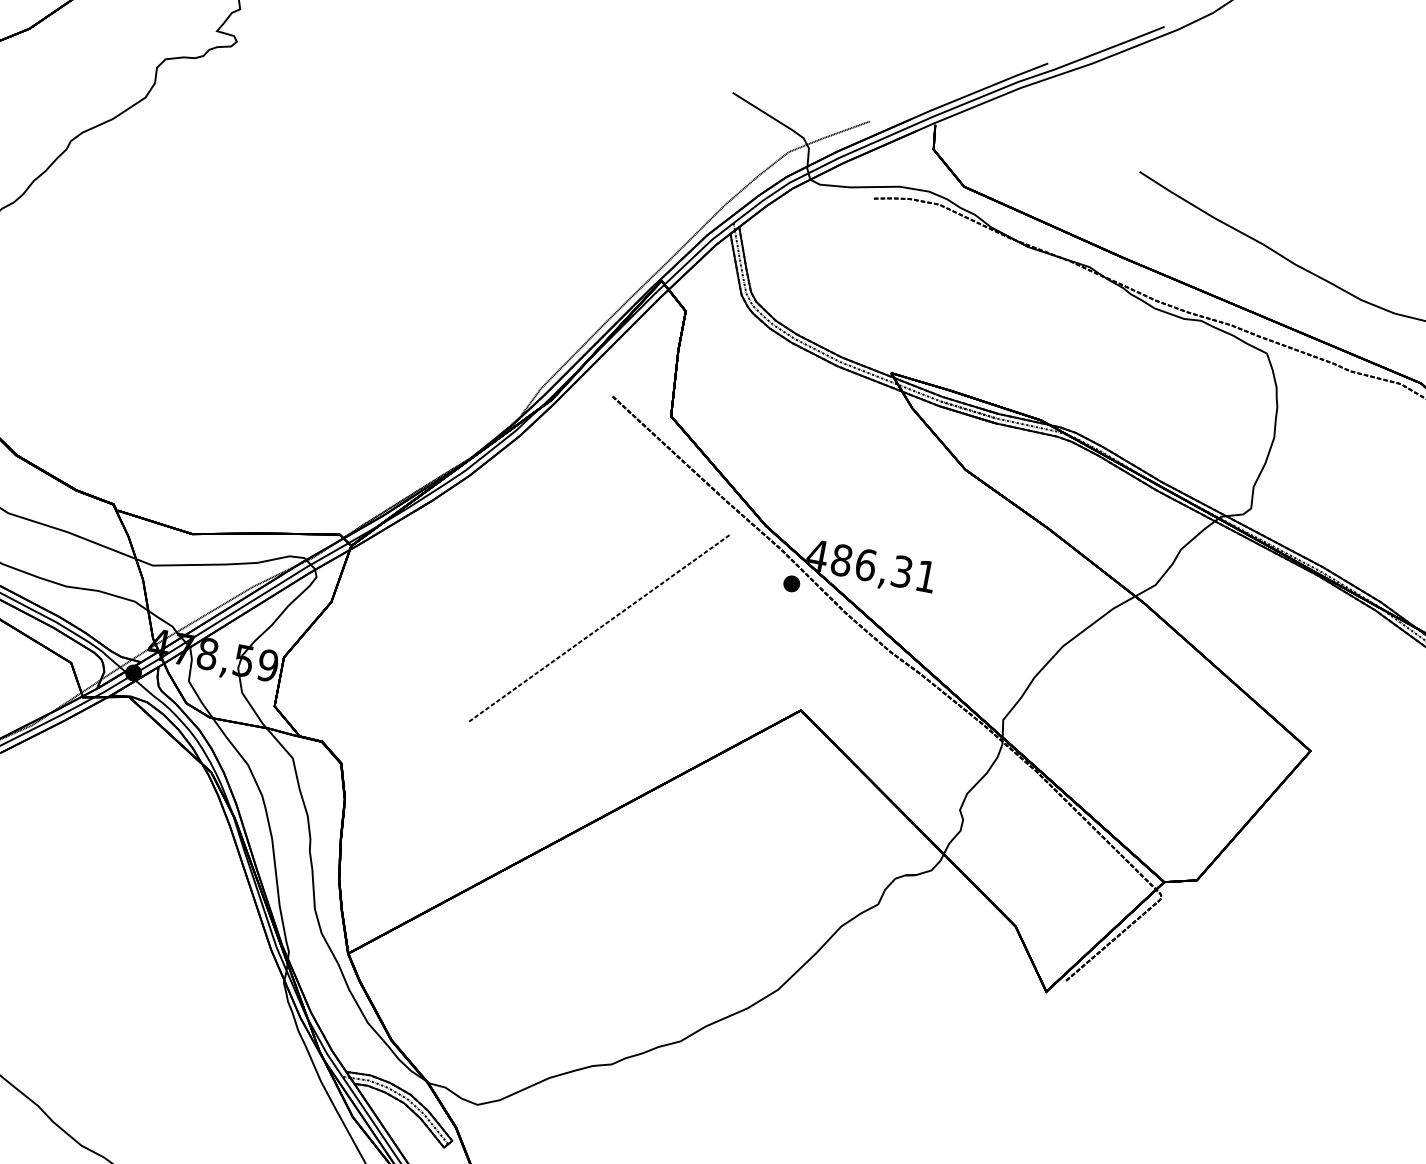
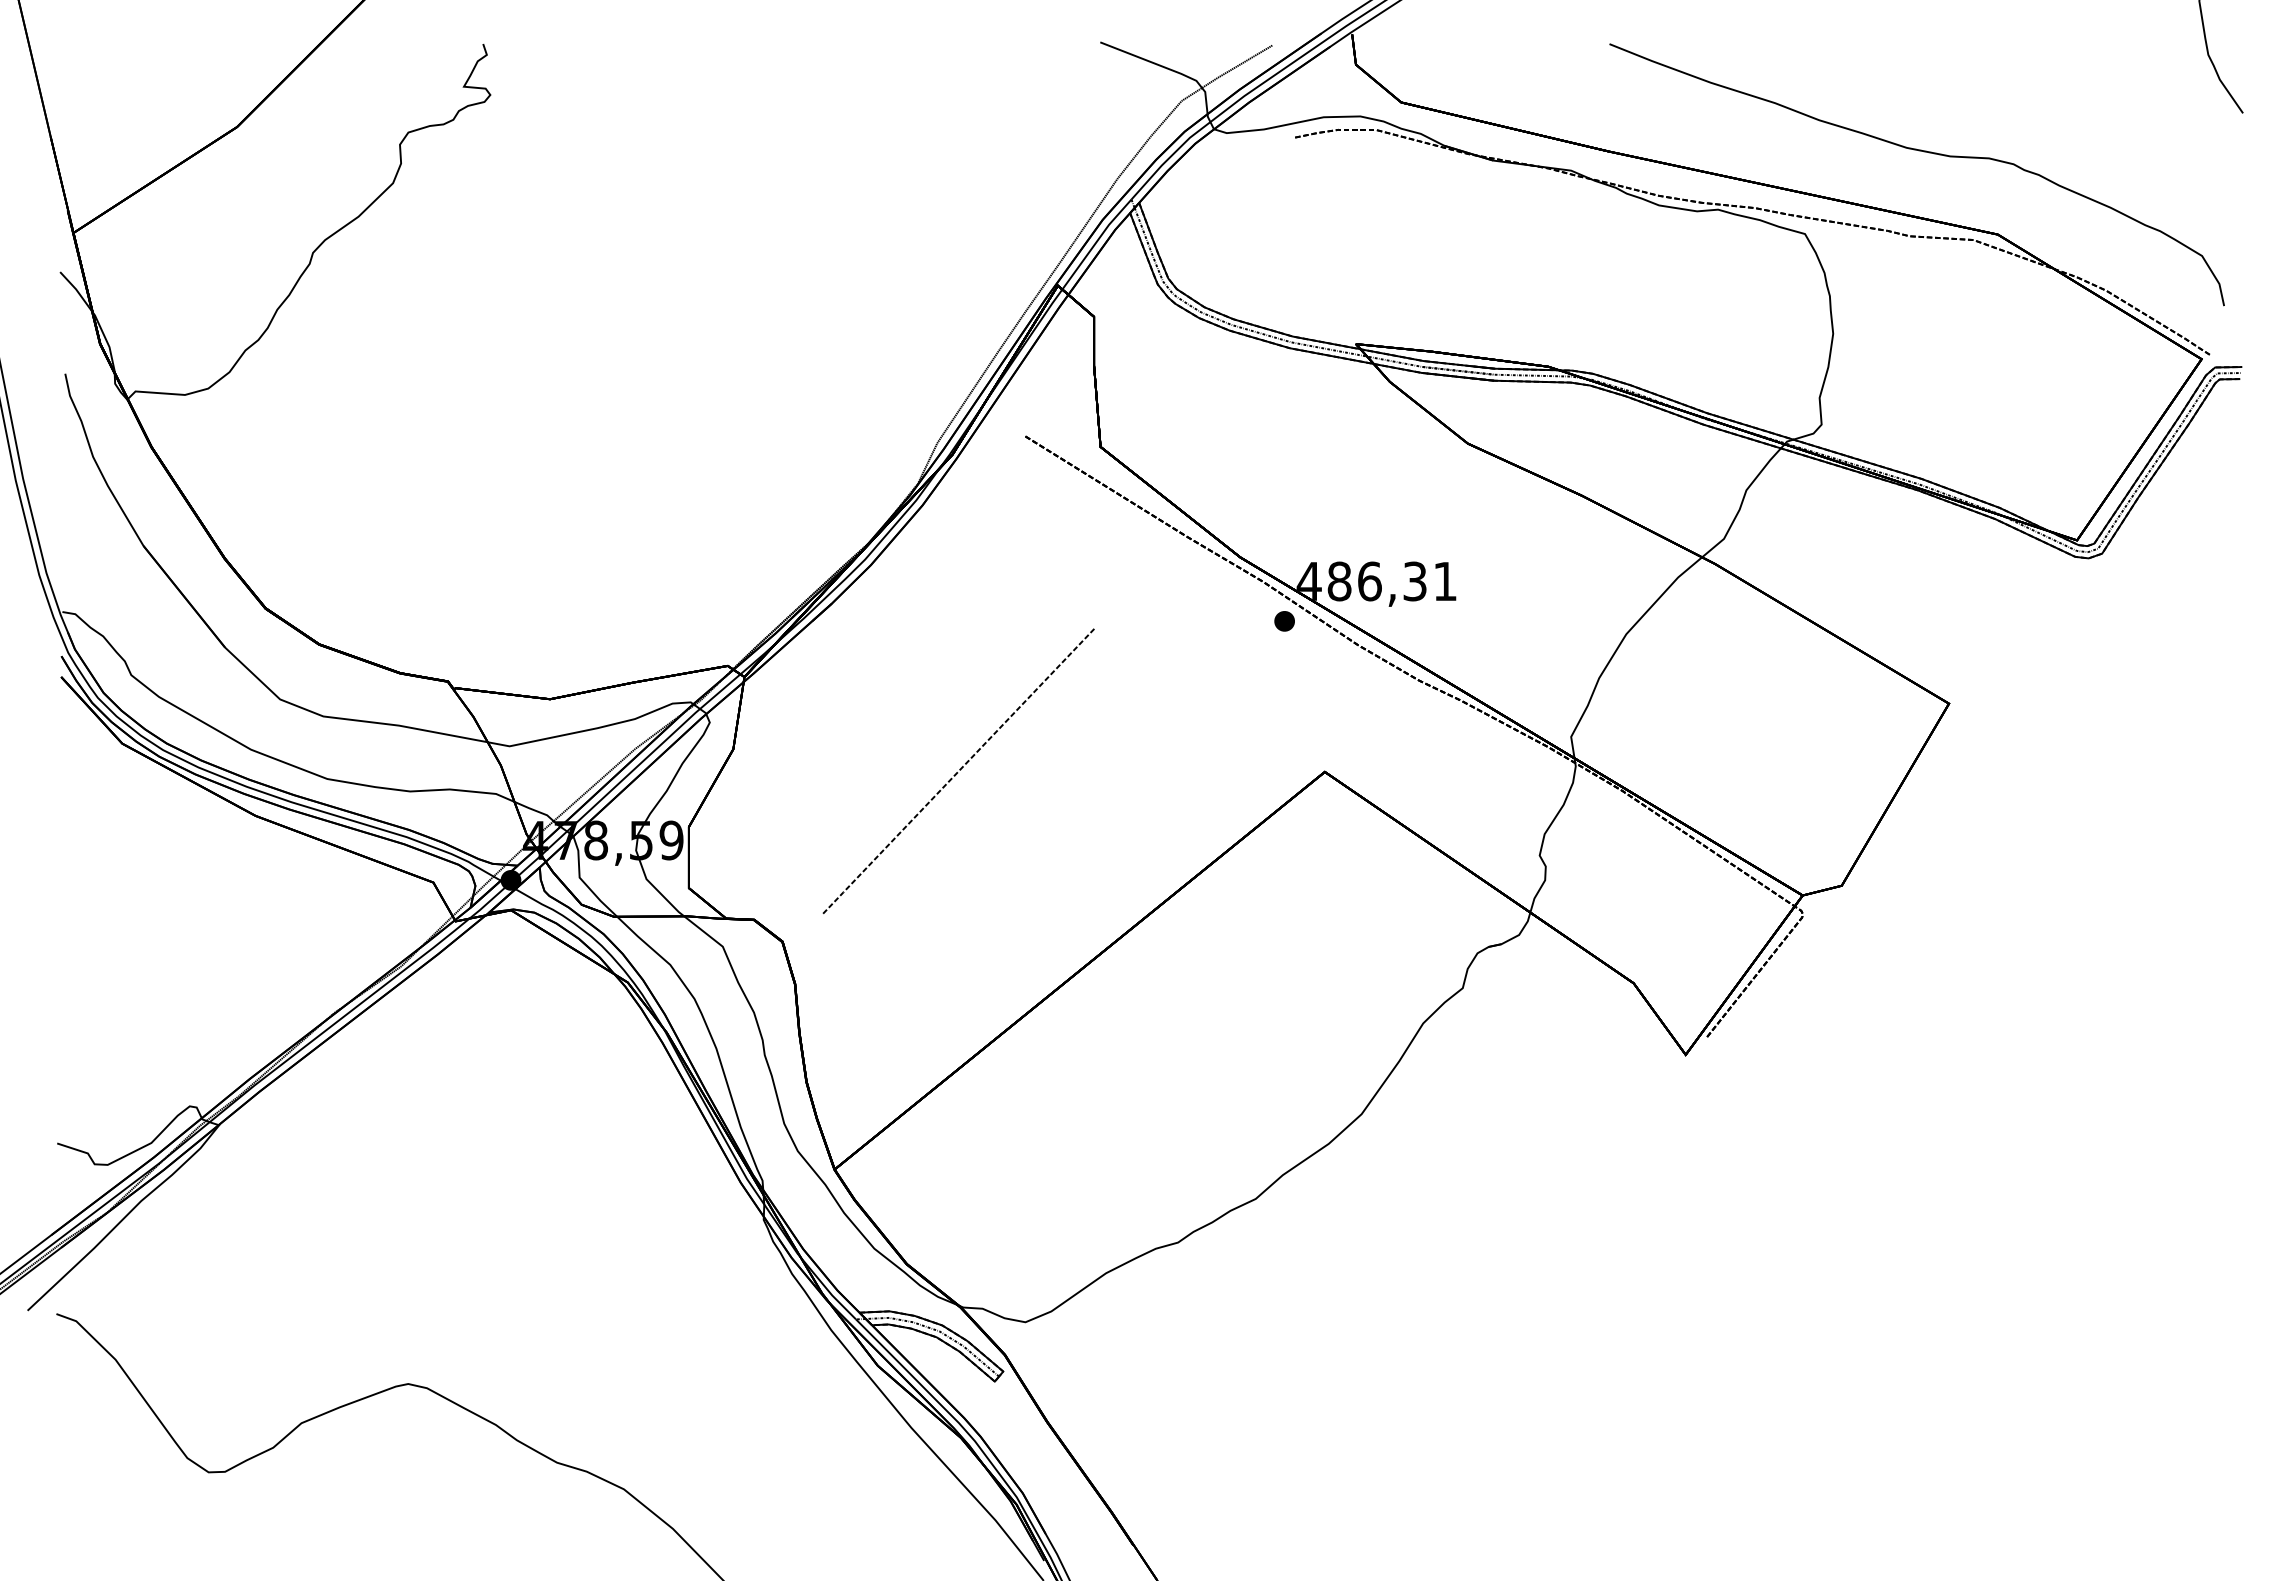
line: (598, 629) -> (958, 772), moved

